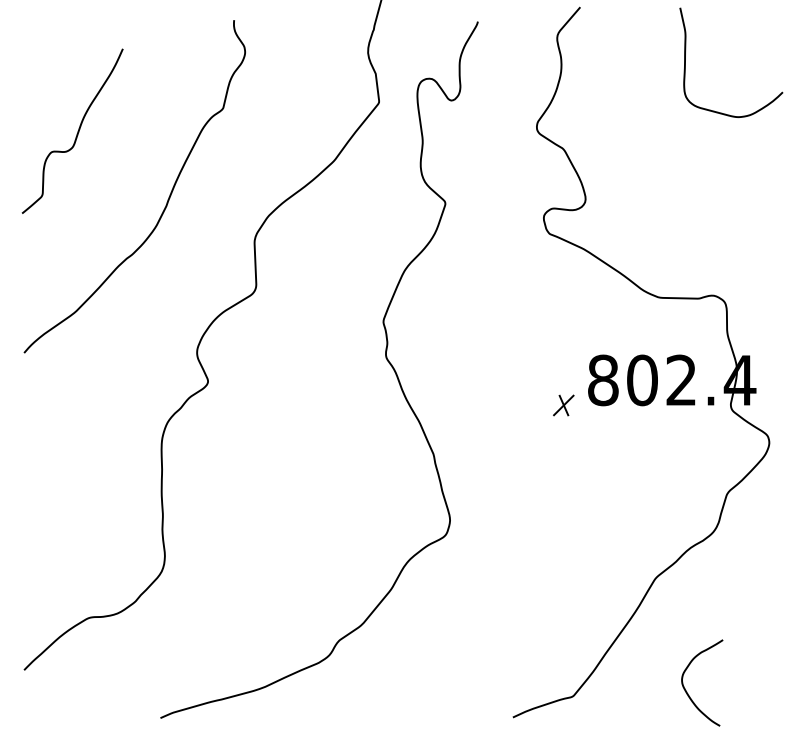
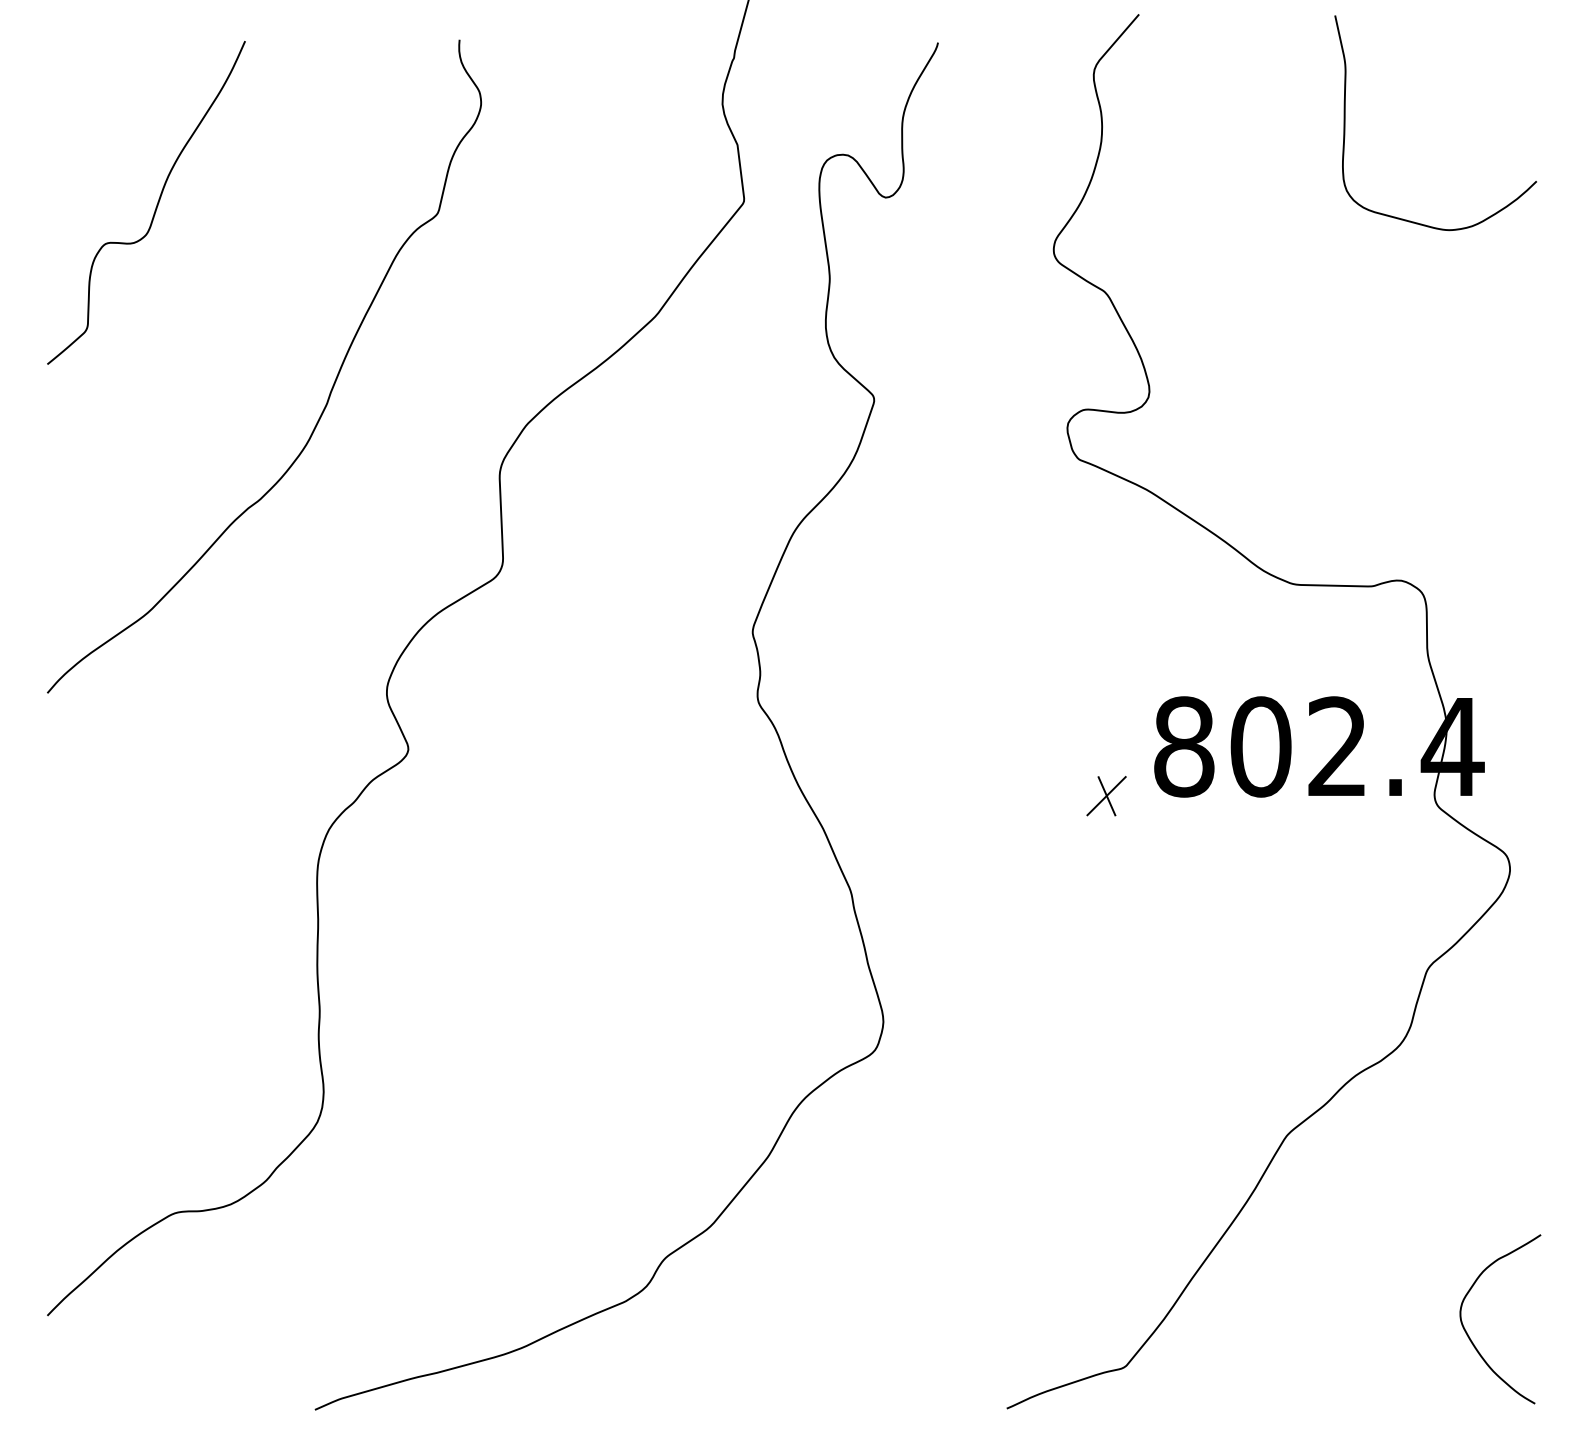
curve: (77, 131) -> (156, 203), moved
curve: (688, 693) -> (1473, 1339), moved

